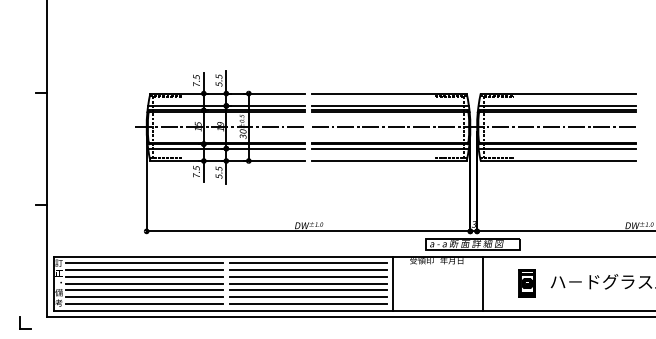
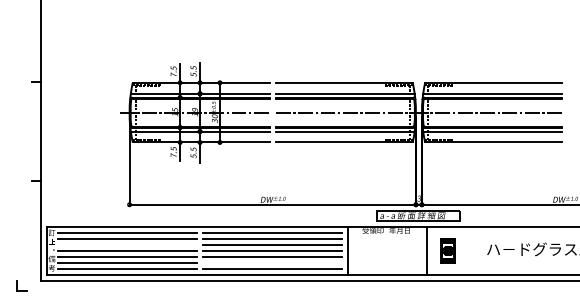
line: (144, 277) -> (127, 245), removed
part: (526, 283) -> (447, 250), moved
line: (307, 296) -> (271, 262), removed

